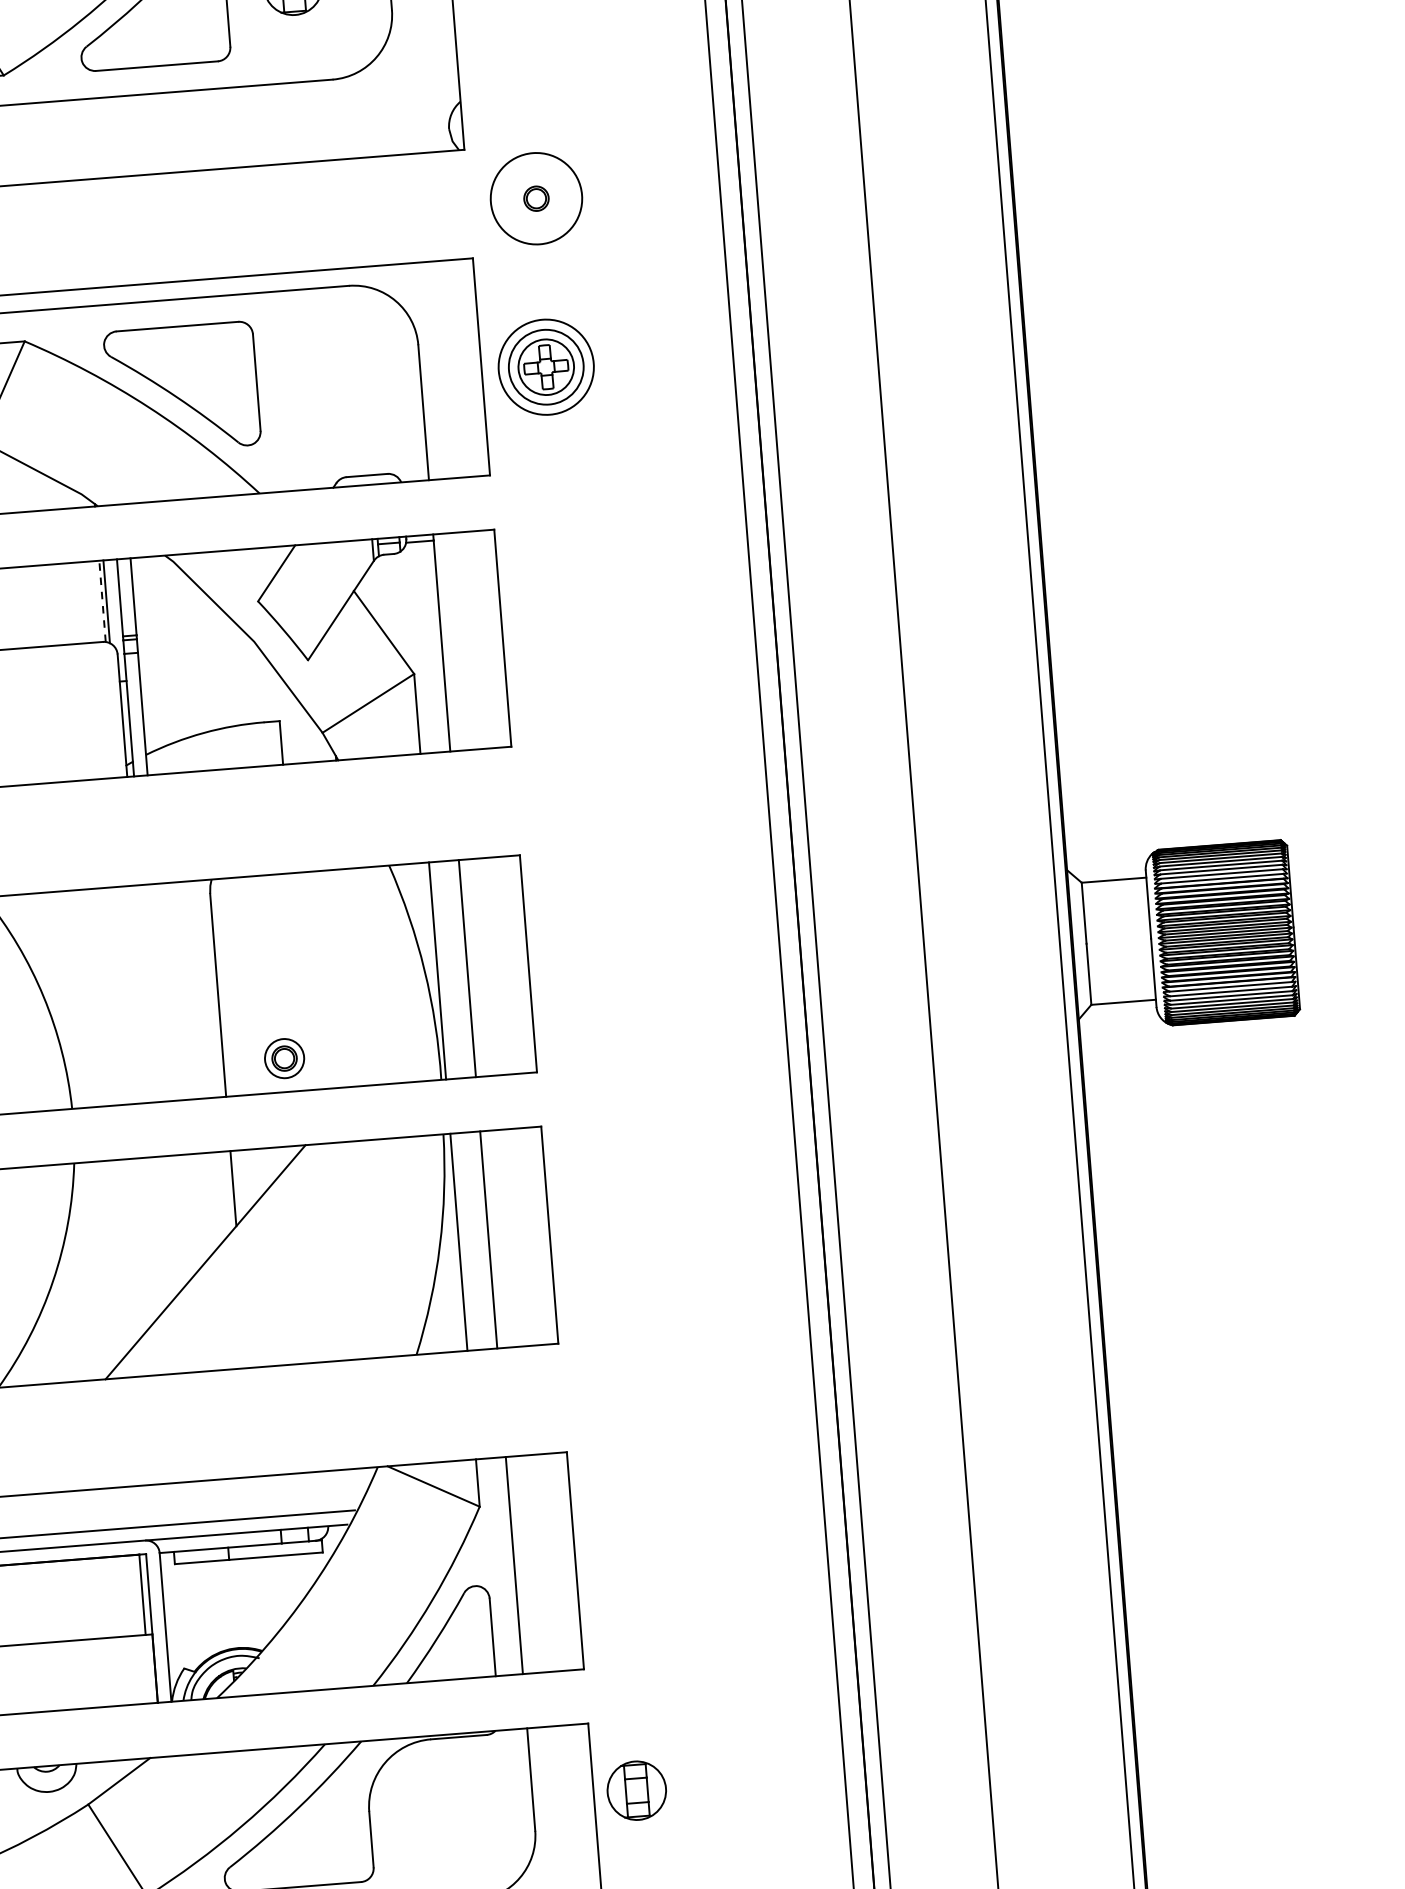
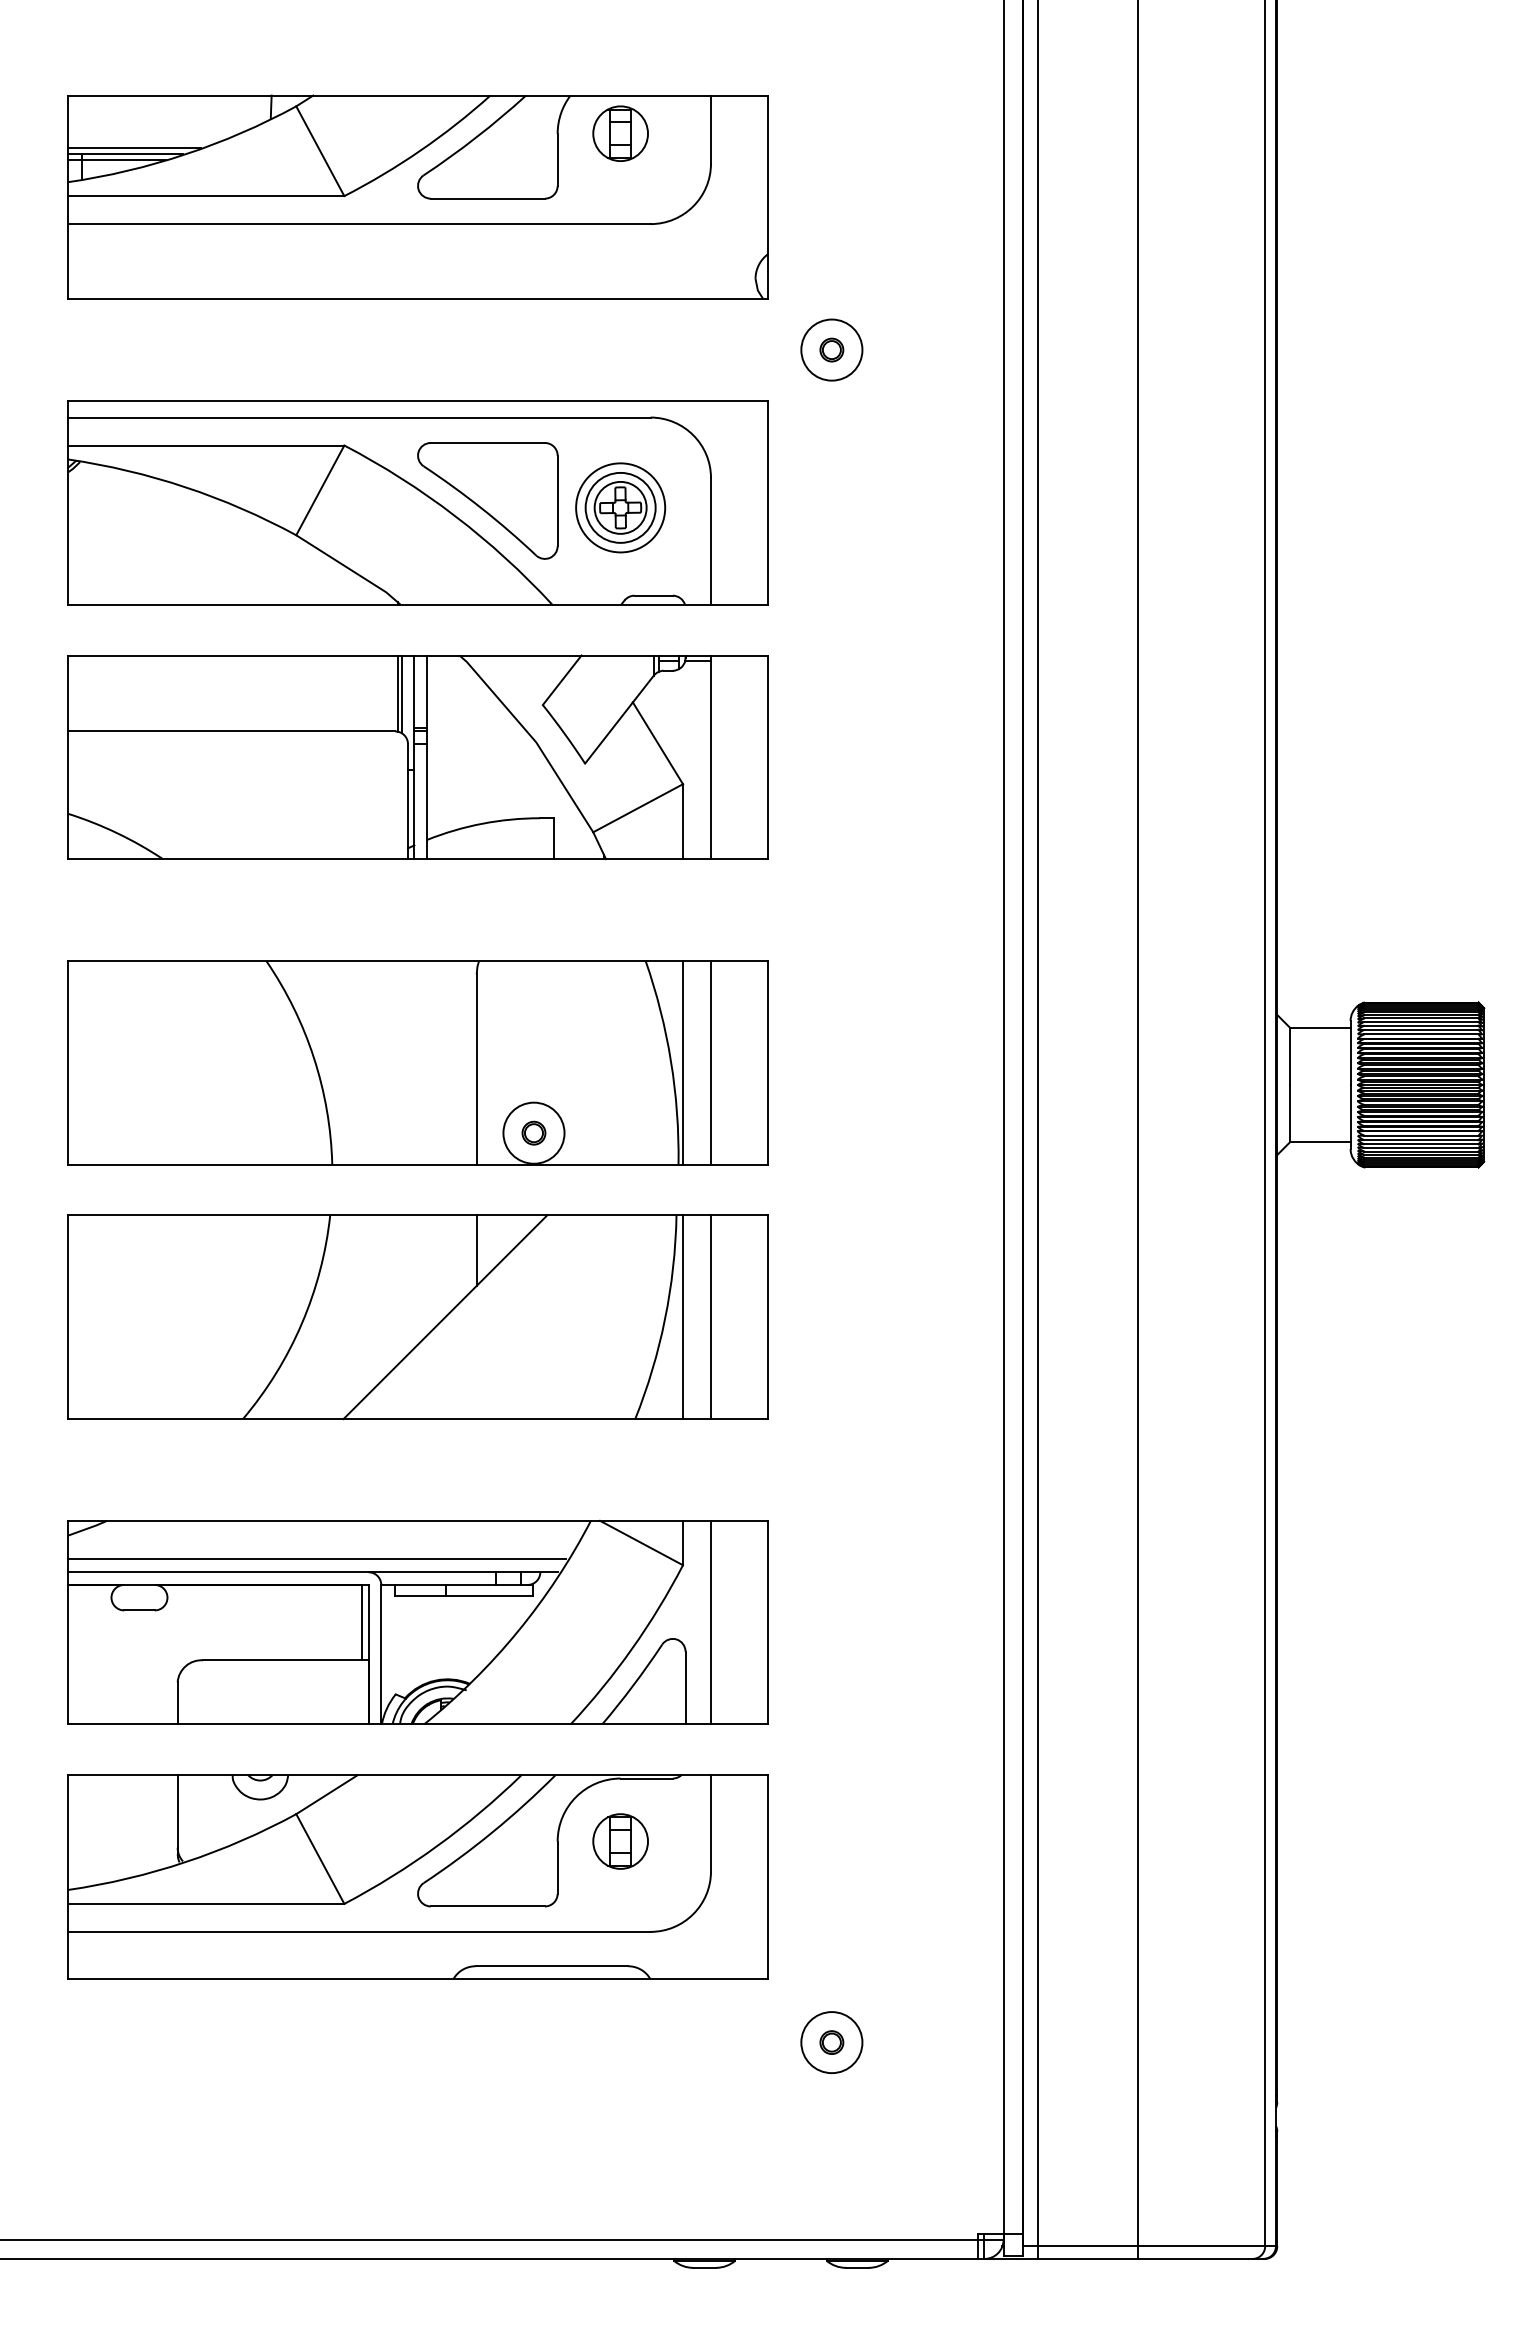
circle: (536, 198) -> (831, 349), size x0.71
part: (546, 366) -> (620, 507), moved
line: (102, 601) -> (397, 693), dashed -> solid
circle: (284, 1057) -> (533, 1132), size x1.67
part: (636, 1790) -> (620, 1841), moved

